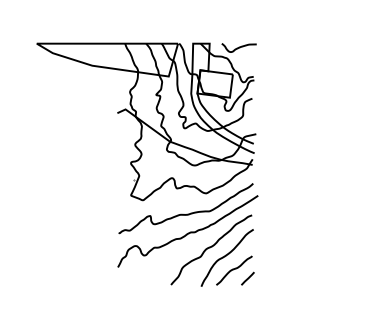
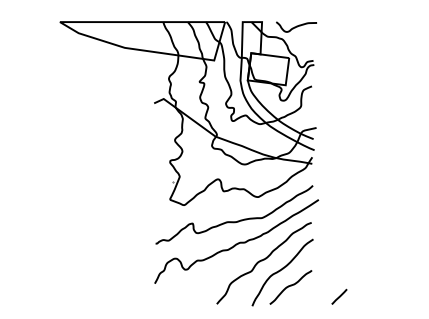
line: (247, 278) -> (338, 296), moved

